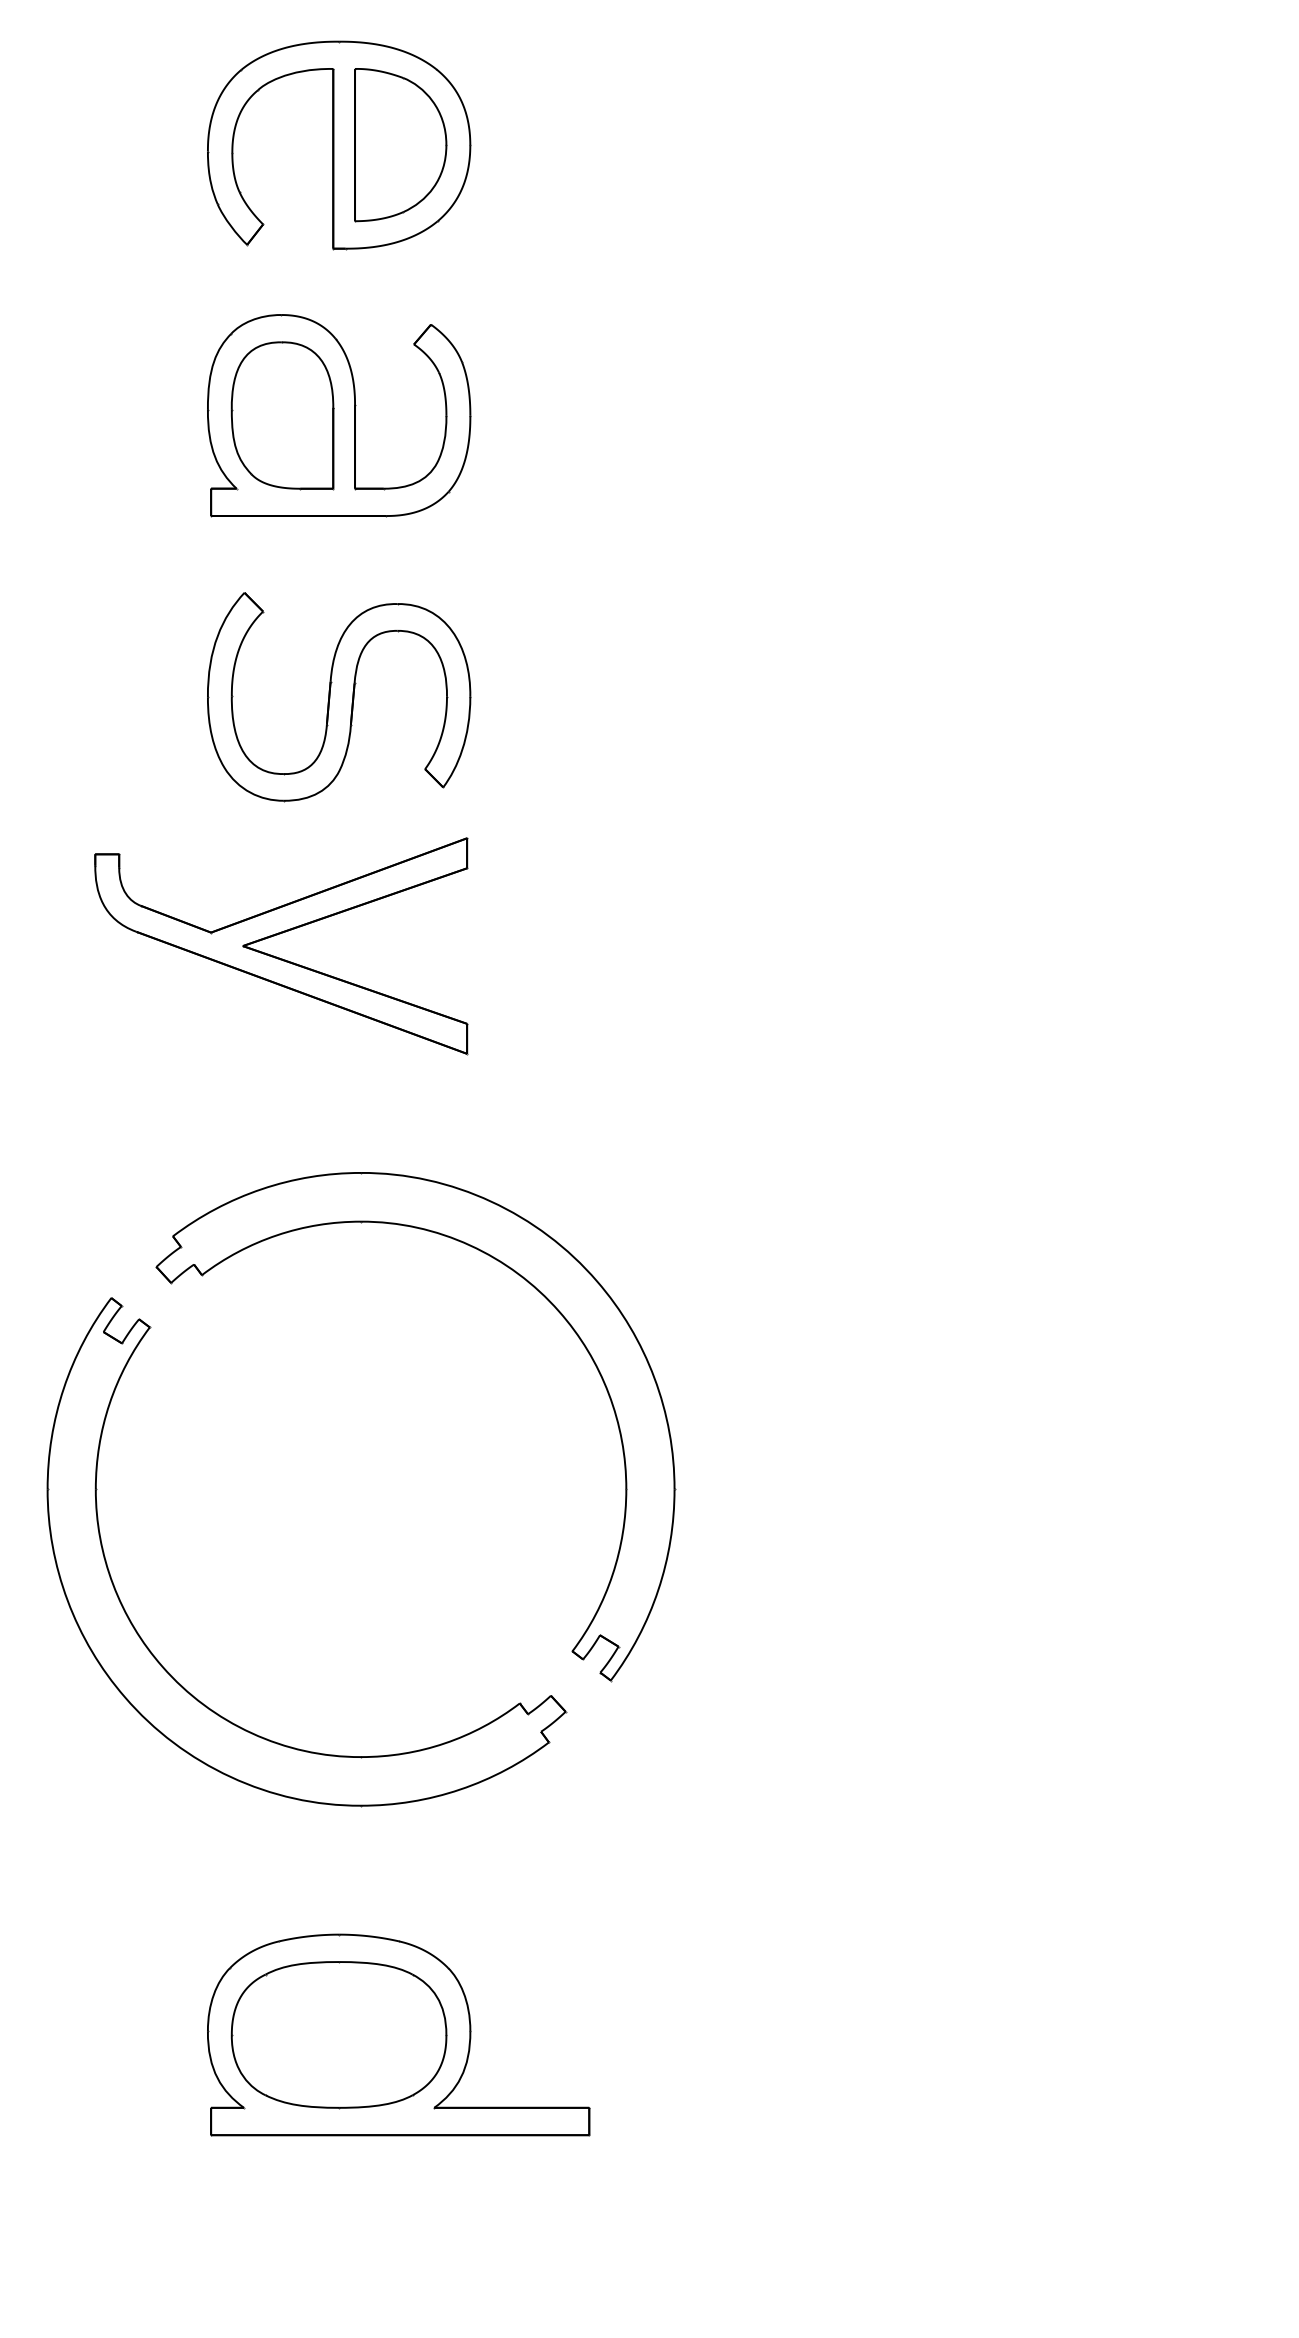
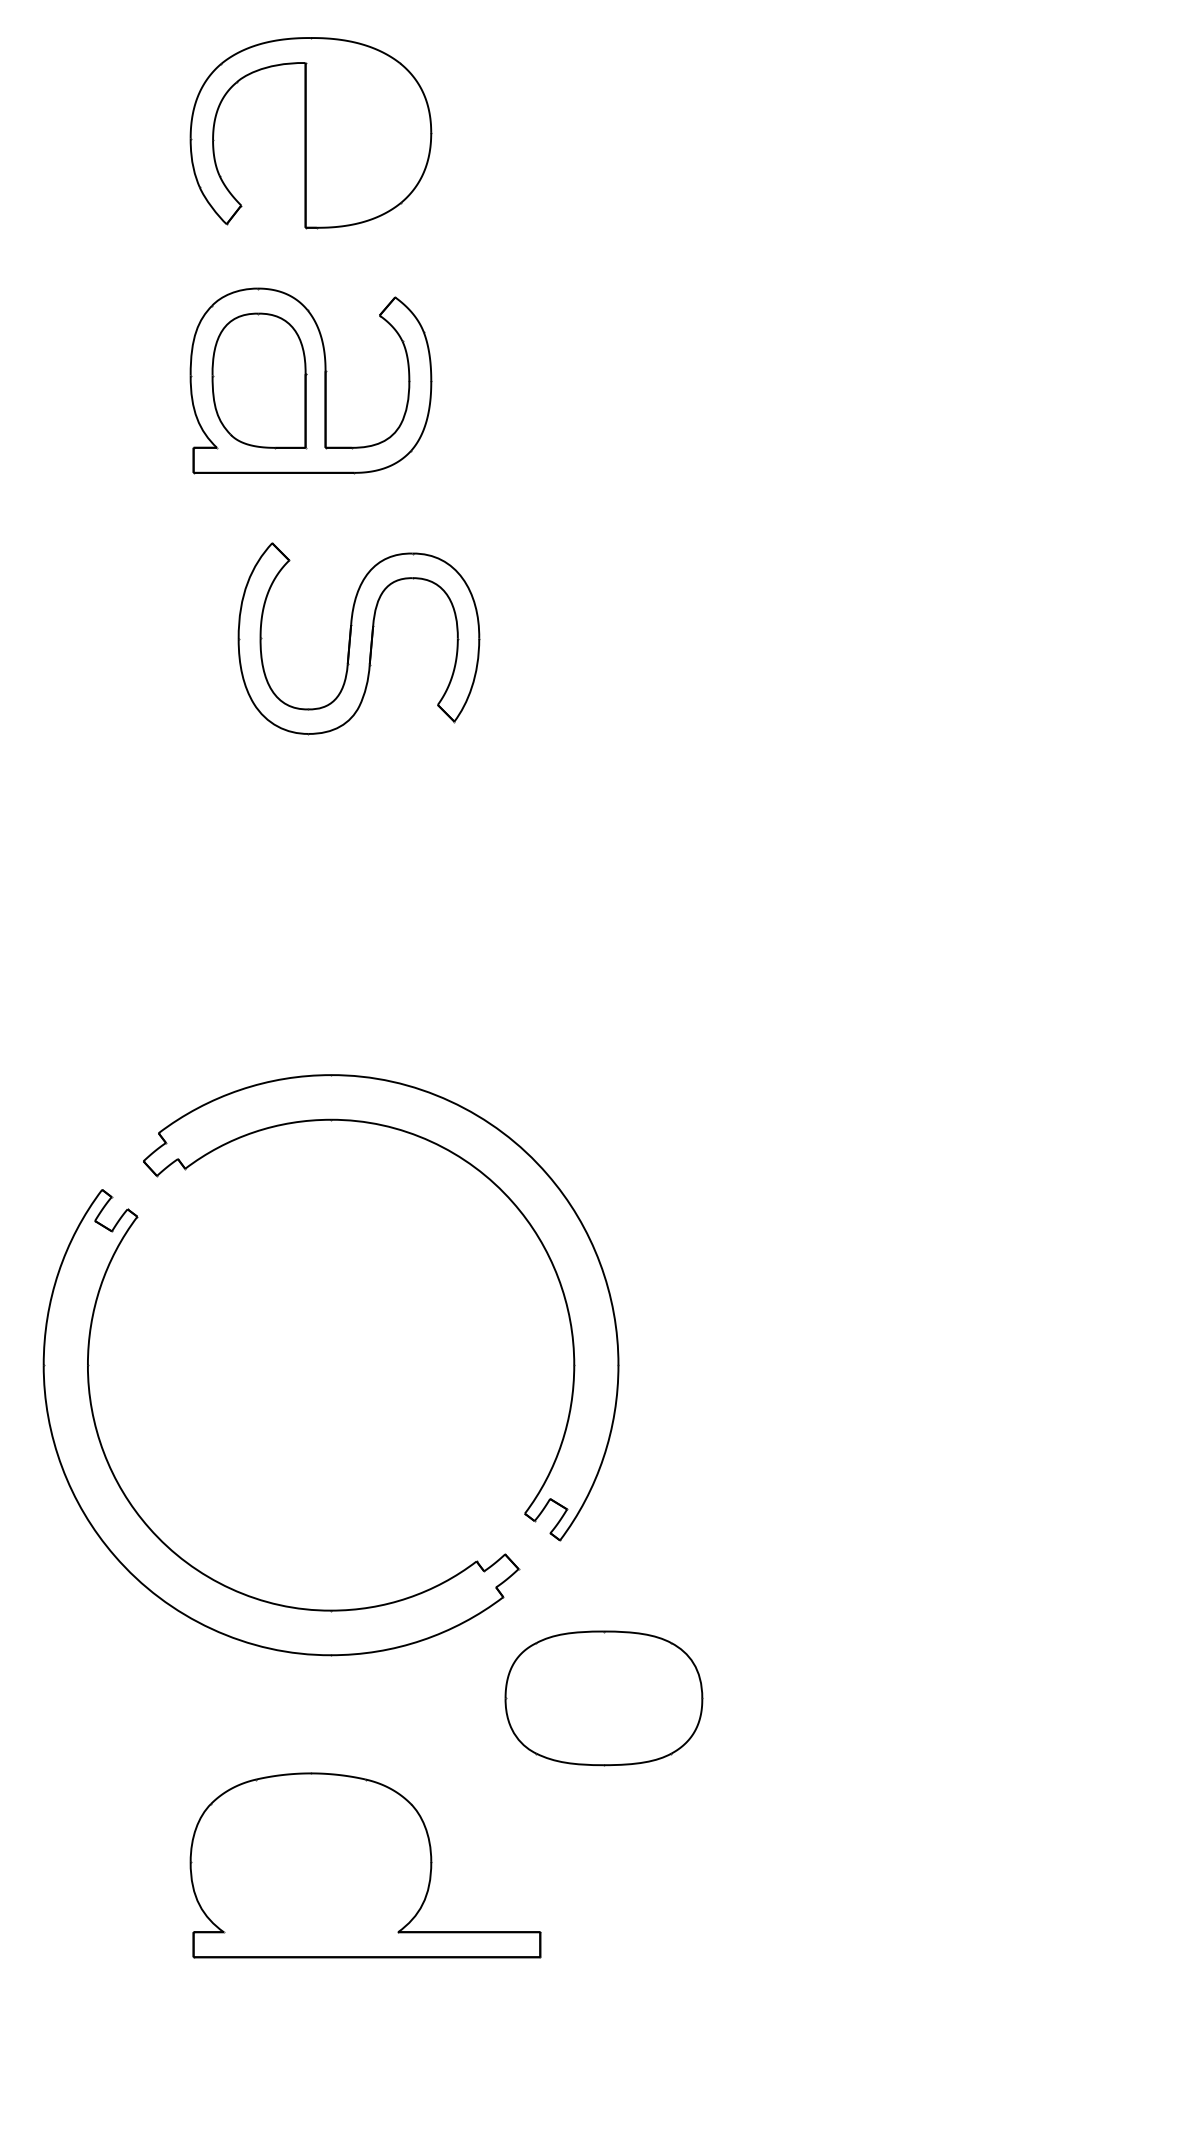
part: (400, 145) -> (367, 133), removed
part: (338, 696) -> (358, 638), moved
part: (276, 956) -> (253, 876), removed
part: (338, 2035) -> (603, 1698), moved

